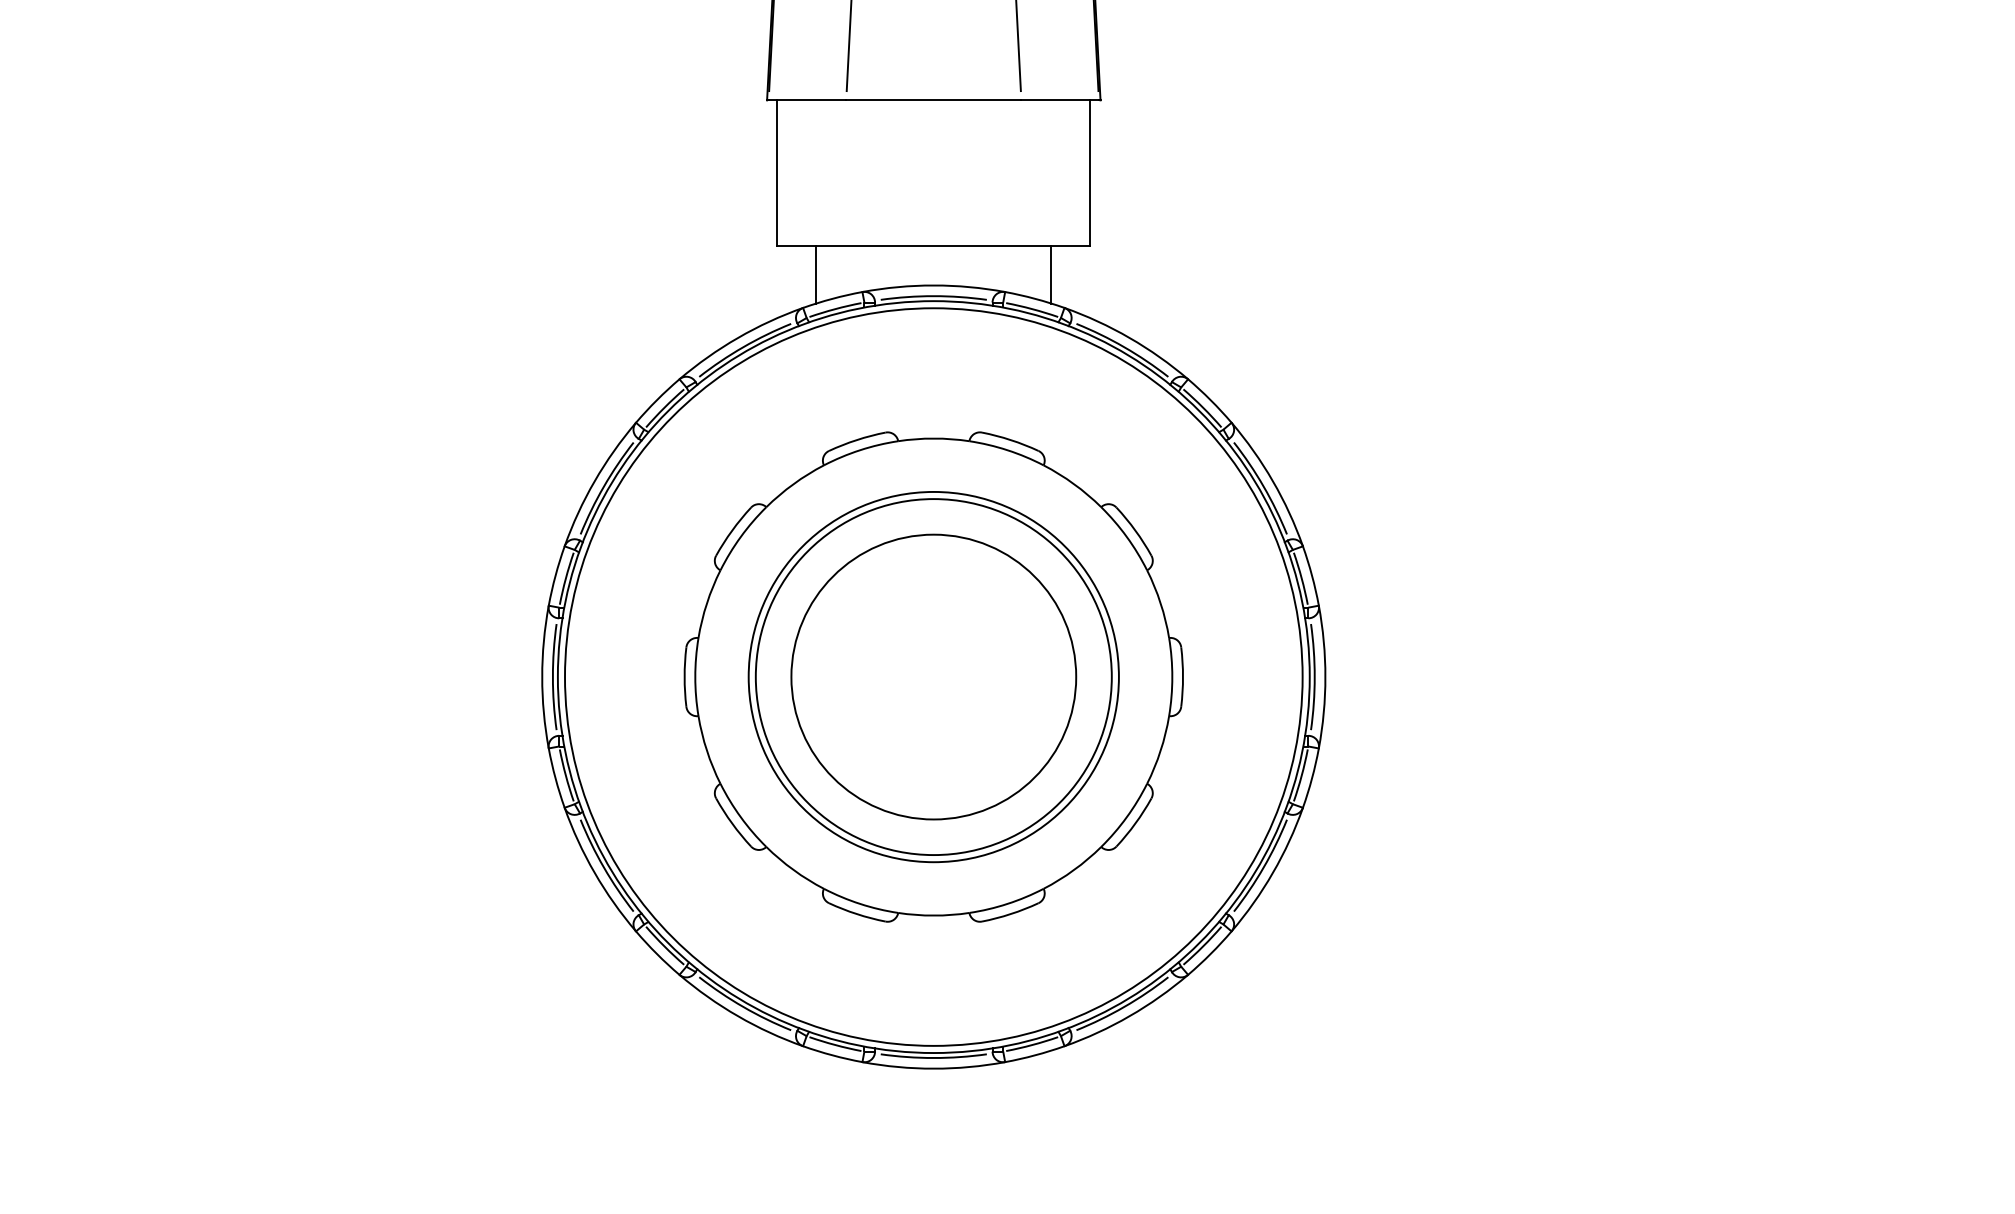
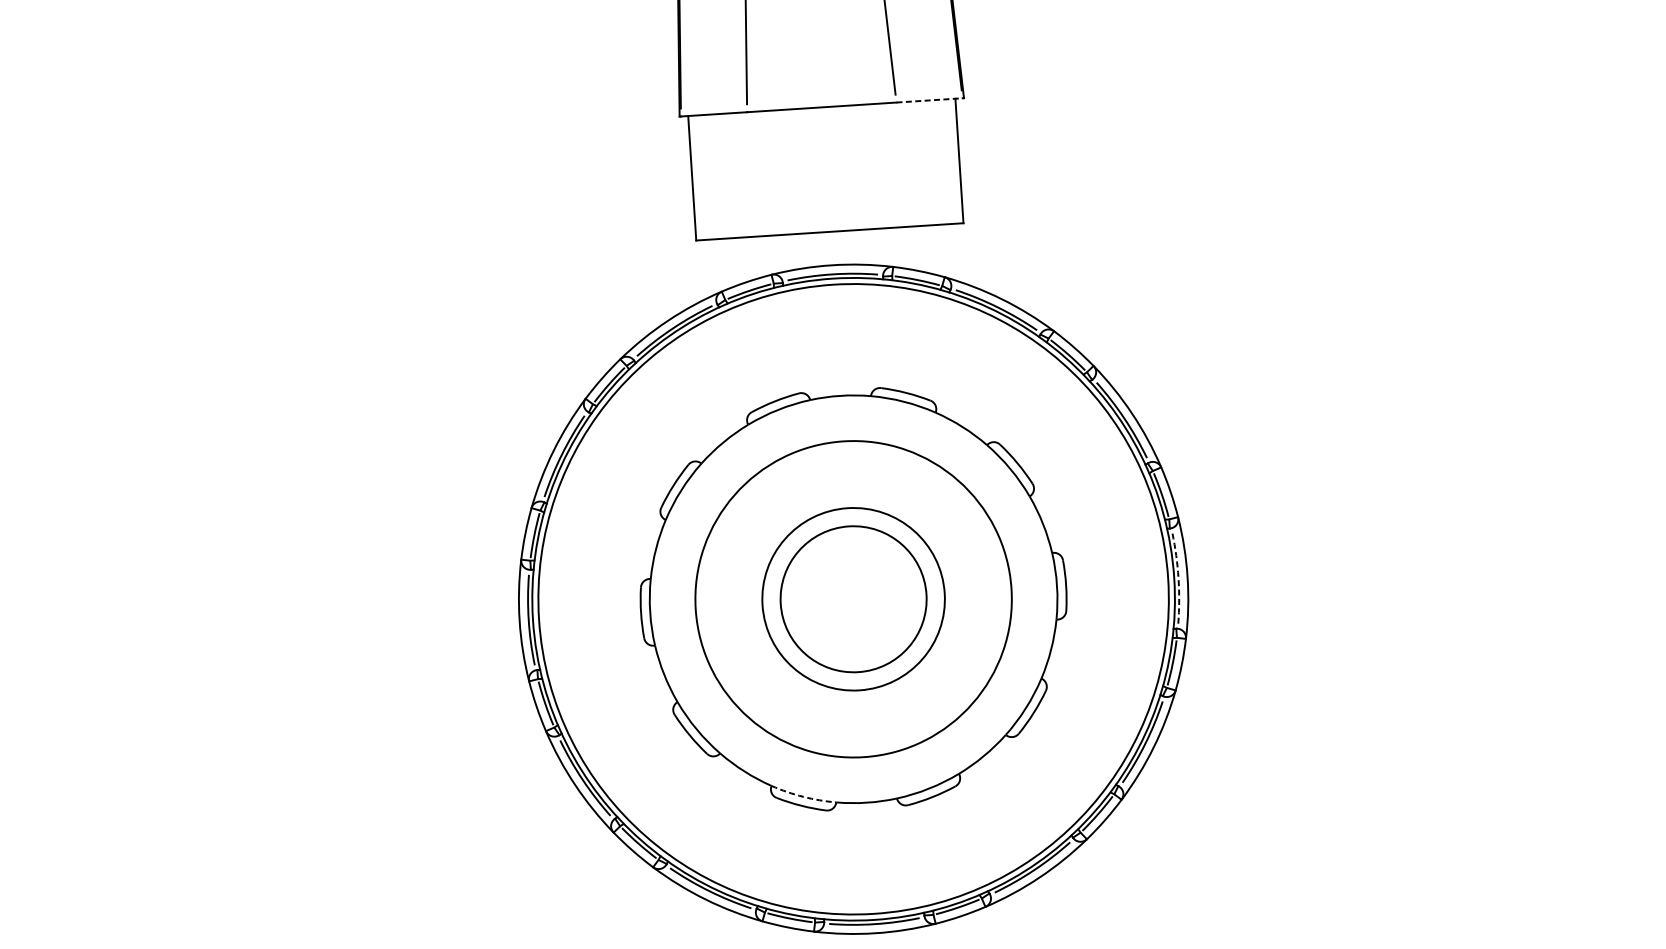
line: (1060, 100) -> (929, 100), solid -> dashed
line: (816, 274) -> (731, 262), removed
line: (1051, 274) -> (931, 249), removed
circle: (933, 676) -> (853, 598), size x0.6
circle: (933, 677) -> (853, 599), size x0.6
arc: (1314, 677) -> (1178, 578), solid -> dashed
arc: (860, 903) -> (803, 796), solid -> dashed

